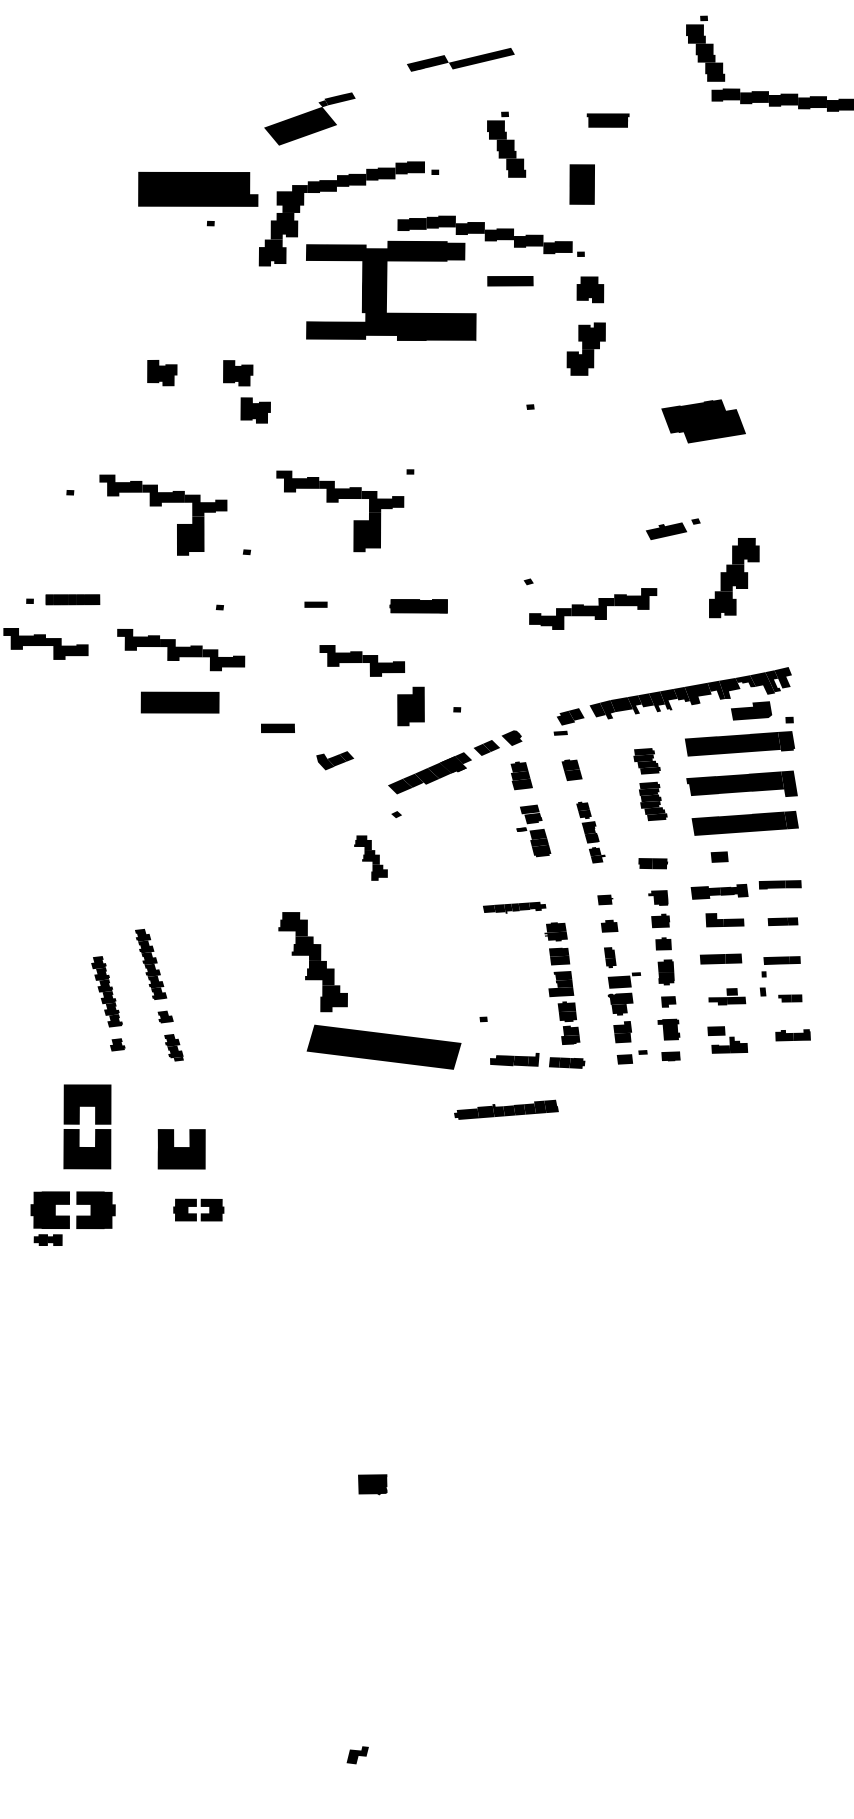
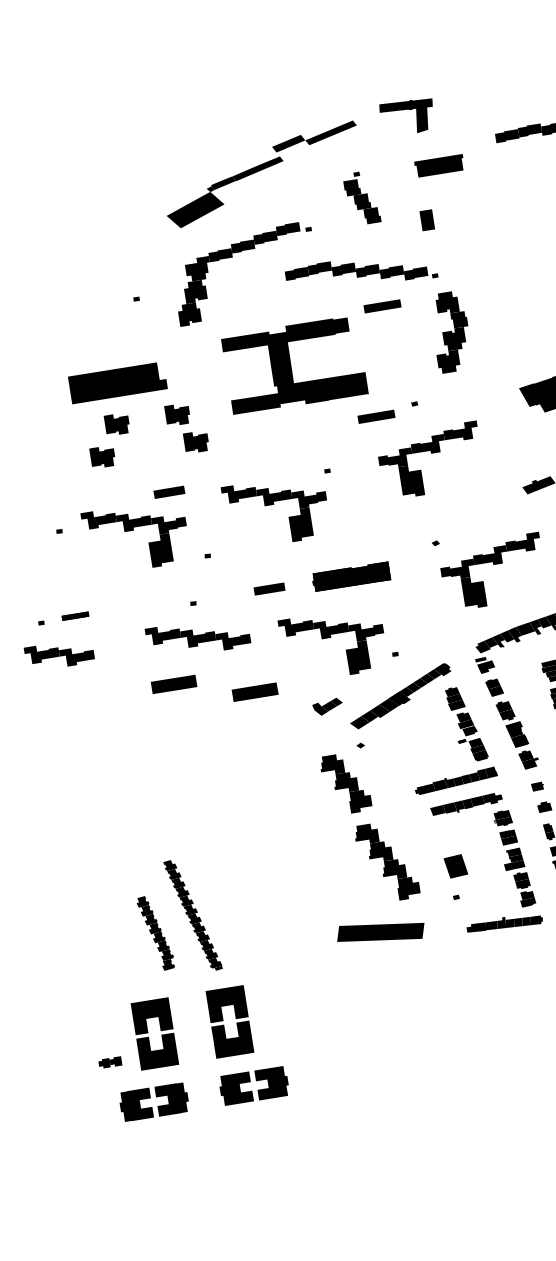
part: (582, 46) -> (409, 110), added
part: (705, 48) -> (507, 96), removed
fill: (385, 88) -> (258, 169), added
fill: (696, 97) -> (506, 136), added
part: (607, 120) -> (439, 165), size x1.43
part: (582, 184) -> (427, 220), size x0.62
part: (198, 188) -> (117, 382), moved
part: (391, 290) -> (294, 364), moved
fill: (601, 312) -> (459, 319), added
fill: (137, 410) -> (102, 457), added
part: (481, 415) -> (376, 416), added
part: (212, 466) -> (169, 492), added
part: (540, 471) -> (430, 453), added
part: (73, 599) -> (75, 616), size x0.62
part: (315, 604) -> (269, 588), size x1.67
part: (418, 606) -> (351, 577), size x1.67
fill: (565, 649) -> (473, 592), added
part: (181, 650) -> (198, 637), moved
fill: (426, 675) -> (366, 631), added
part: (180, 702) -> (174, 684), size x0.71
fill: (586, 713) -> (498, 640), added
part: (277, 728) -> (254, 692), size x1.67
fill: (500, 741) -> (433, 674), added
fill: (566, 743) -> (486, 667), added
fill: (472, 753) -> (413, 687), added
part: (334, 760) -> (327, 706), moved
fill: (528, 800) -> (463, 717), added
part: (590, 832) -> (517, 734), size x1.43
part: (370, 857) -> (345, 783), size x1.67
part: (514, 907) -> (466, 804), size x1.43
fill: (139, 923) -> (170, 865), added
part: (312, 962) -> (386, 862), moved
part: (488, 981) -> (455, 866), added
fill: (162, 1005) -> (198, 927), added
fill: (168, 1028) -> (206, 945), added
fill: (118, 1032) -> (167, 954), added
part: (384, 1047) -> (381, 932), size x0.71
fill: (543, 1061) -> (509, 923), added
fill: (181, 1104) -> (226, 1004), added
part: (506, 1109) -> (456, 780), moved
part: (198, 1209) -> (253, 1085), size x1.67
part: (47, 1239) -> (109, 1062), moved

